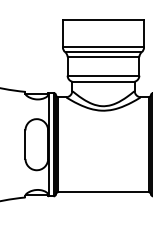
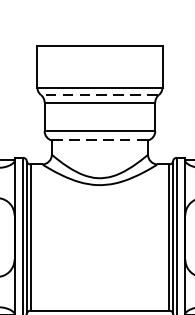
line: (103, 52) -> (99, 95), solid -> dashed
line: (103, 81) -> (99, 140), solid -> dashed

